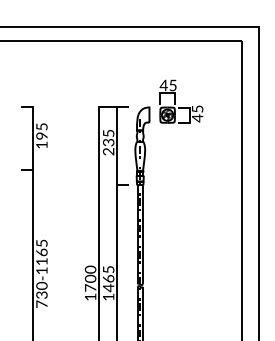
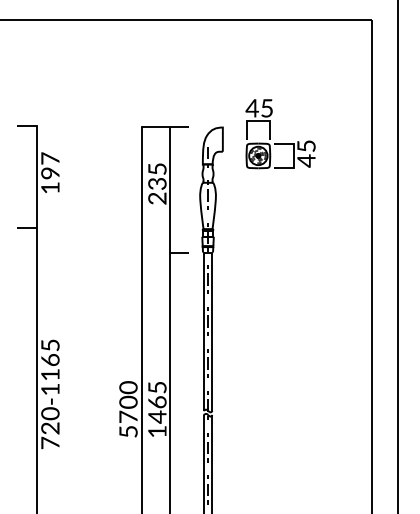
part: (181, 101) -> (280, 133), moved
text: (41, 126) -> (49, 158), 195 -> 197
text: (43, 294) -> (52, 427), 730-1165 -> 720-1165
text: (90, 296) -> (128, 430), 1700 -> 5700

